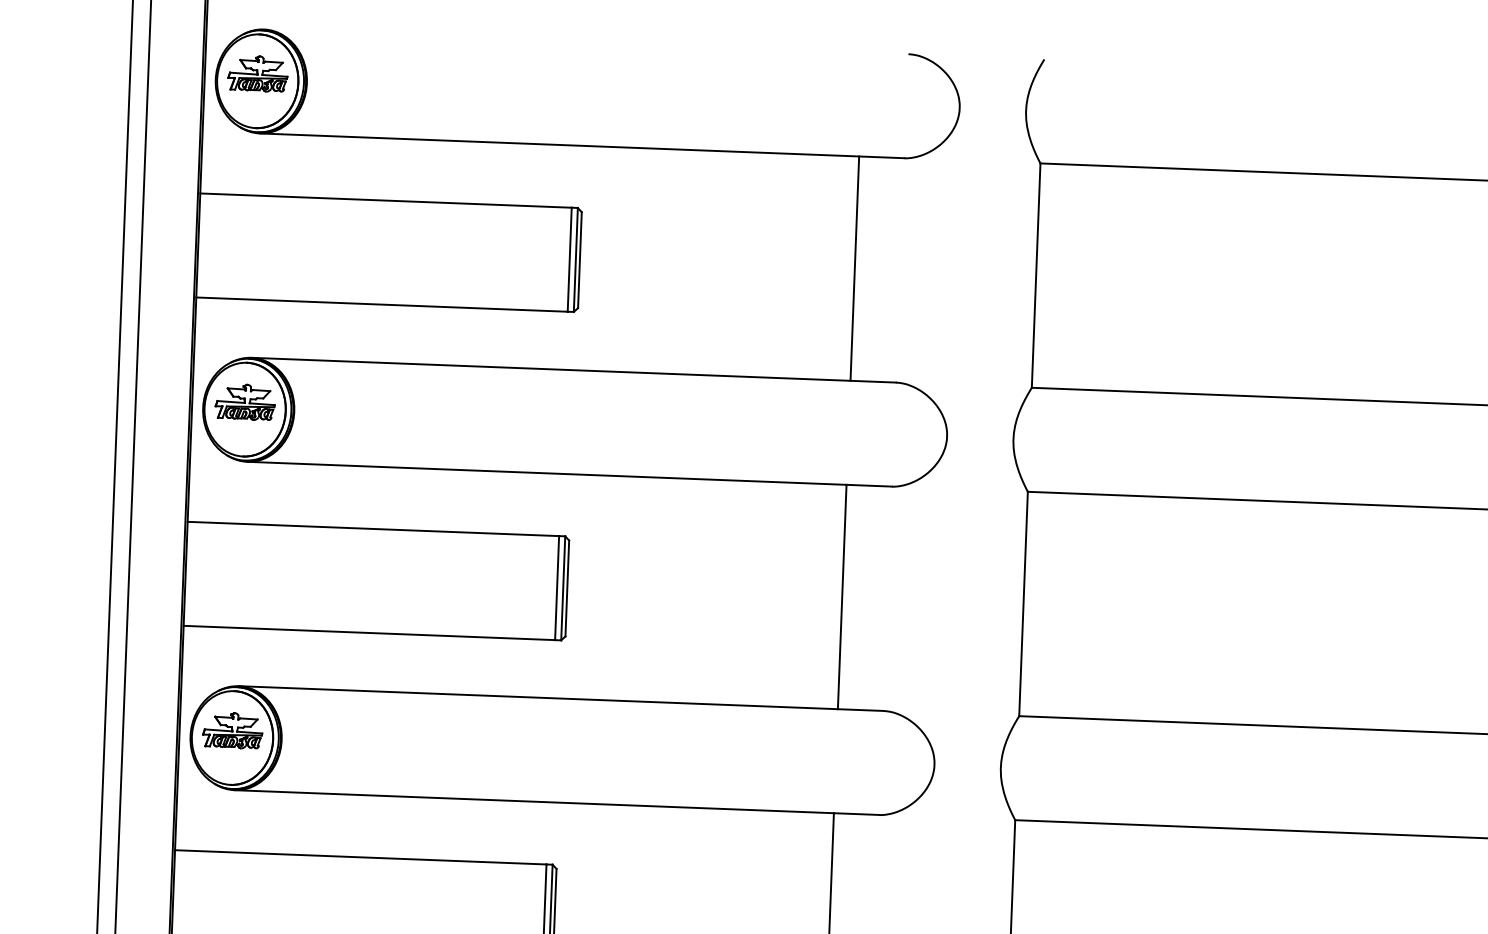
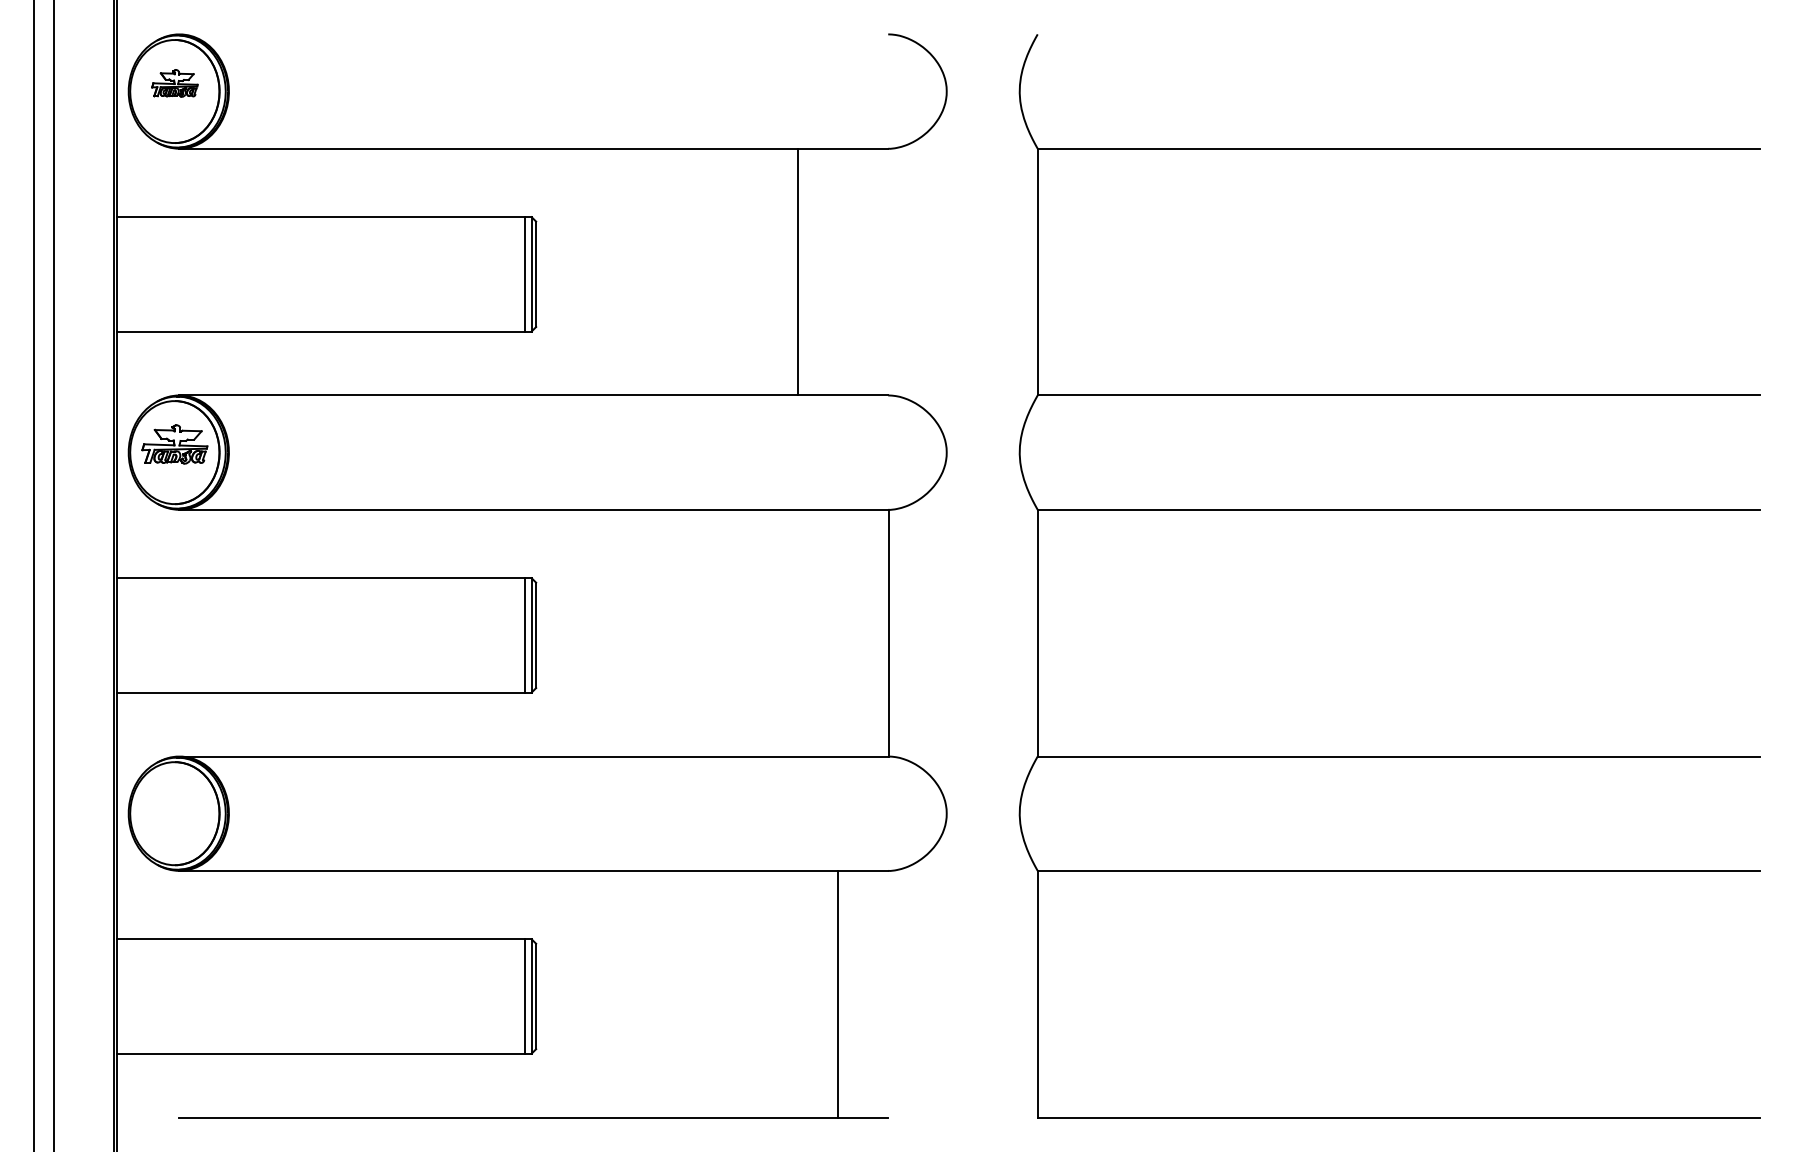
part: (257, 73) -> (174, 83), size x0.7
line: (854, 268) -> (798, 271), moved
line: (842, 596) -> (889, 632), moved
part: (232, 730) -> (174, 805), removed

